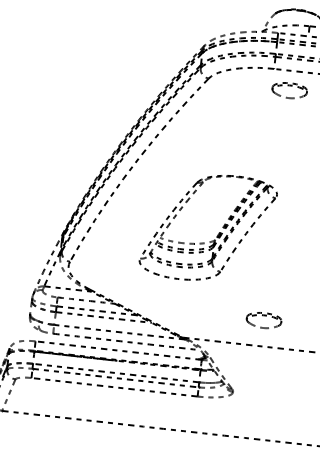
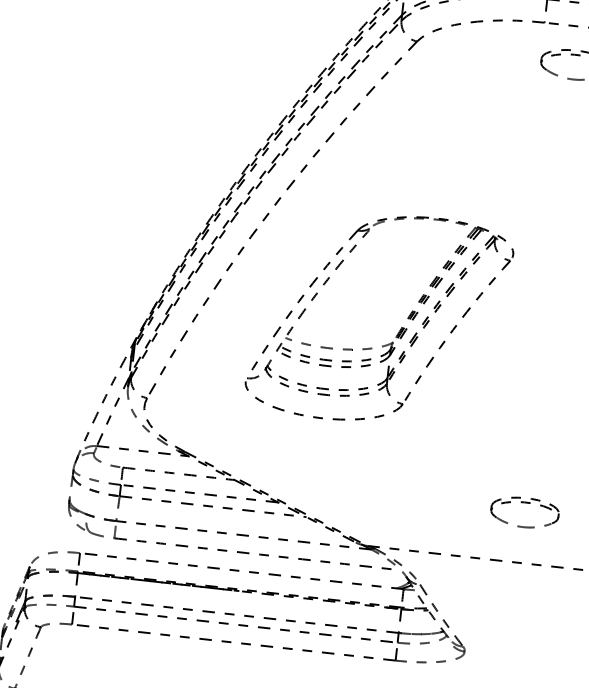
part: (217, 234) -> (397, 331), moved

